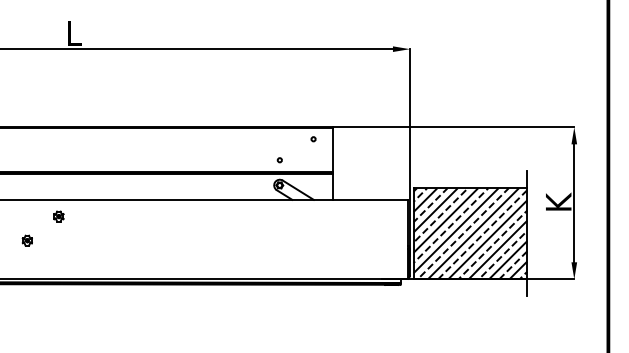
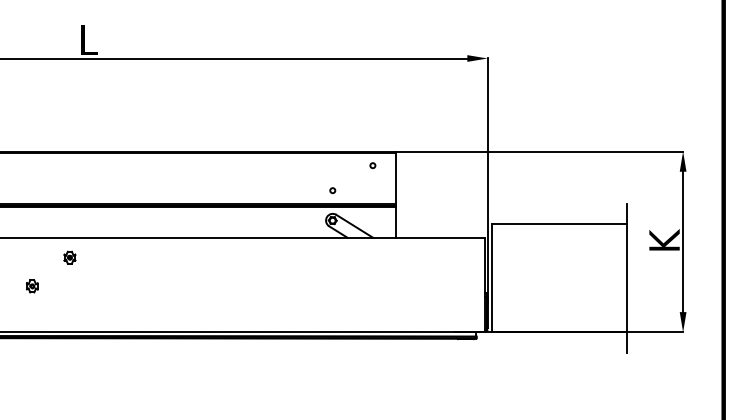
hatch: (470, 233) -> (559, 277), removed

